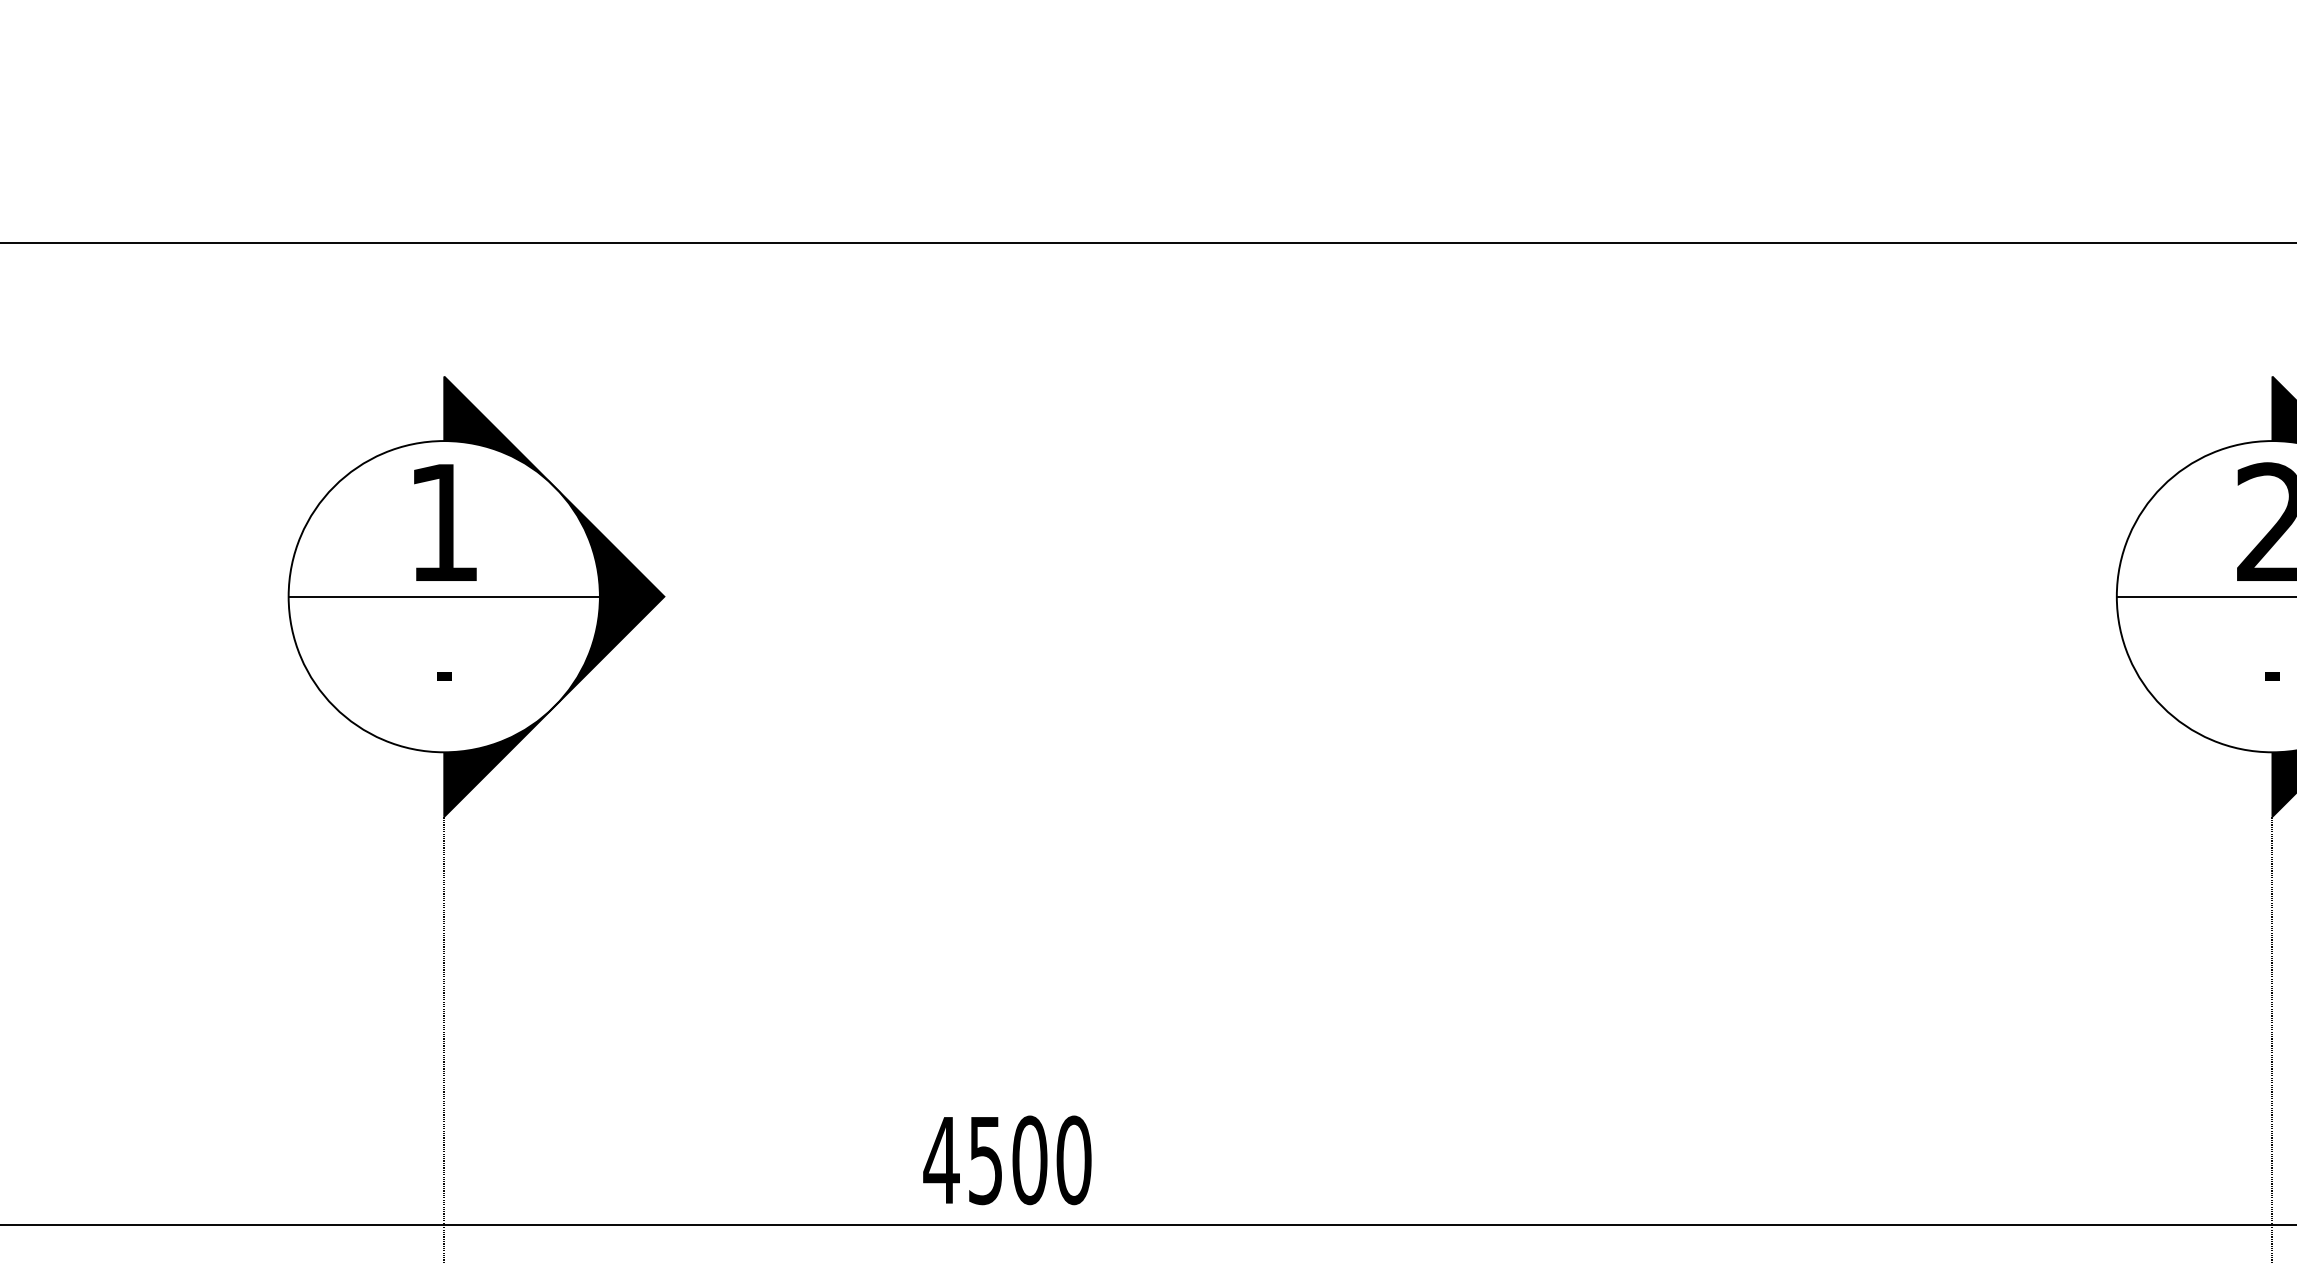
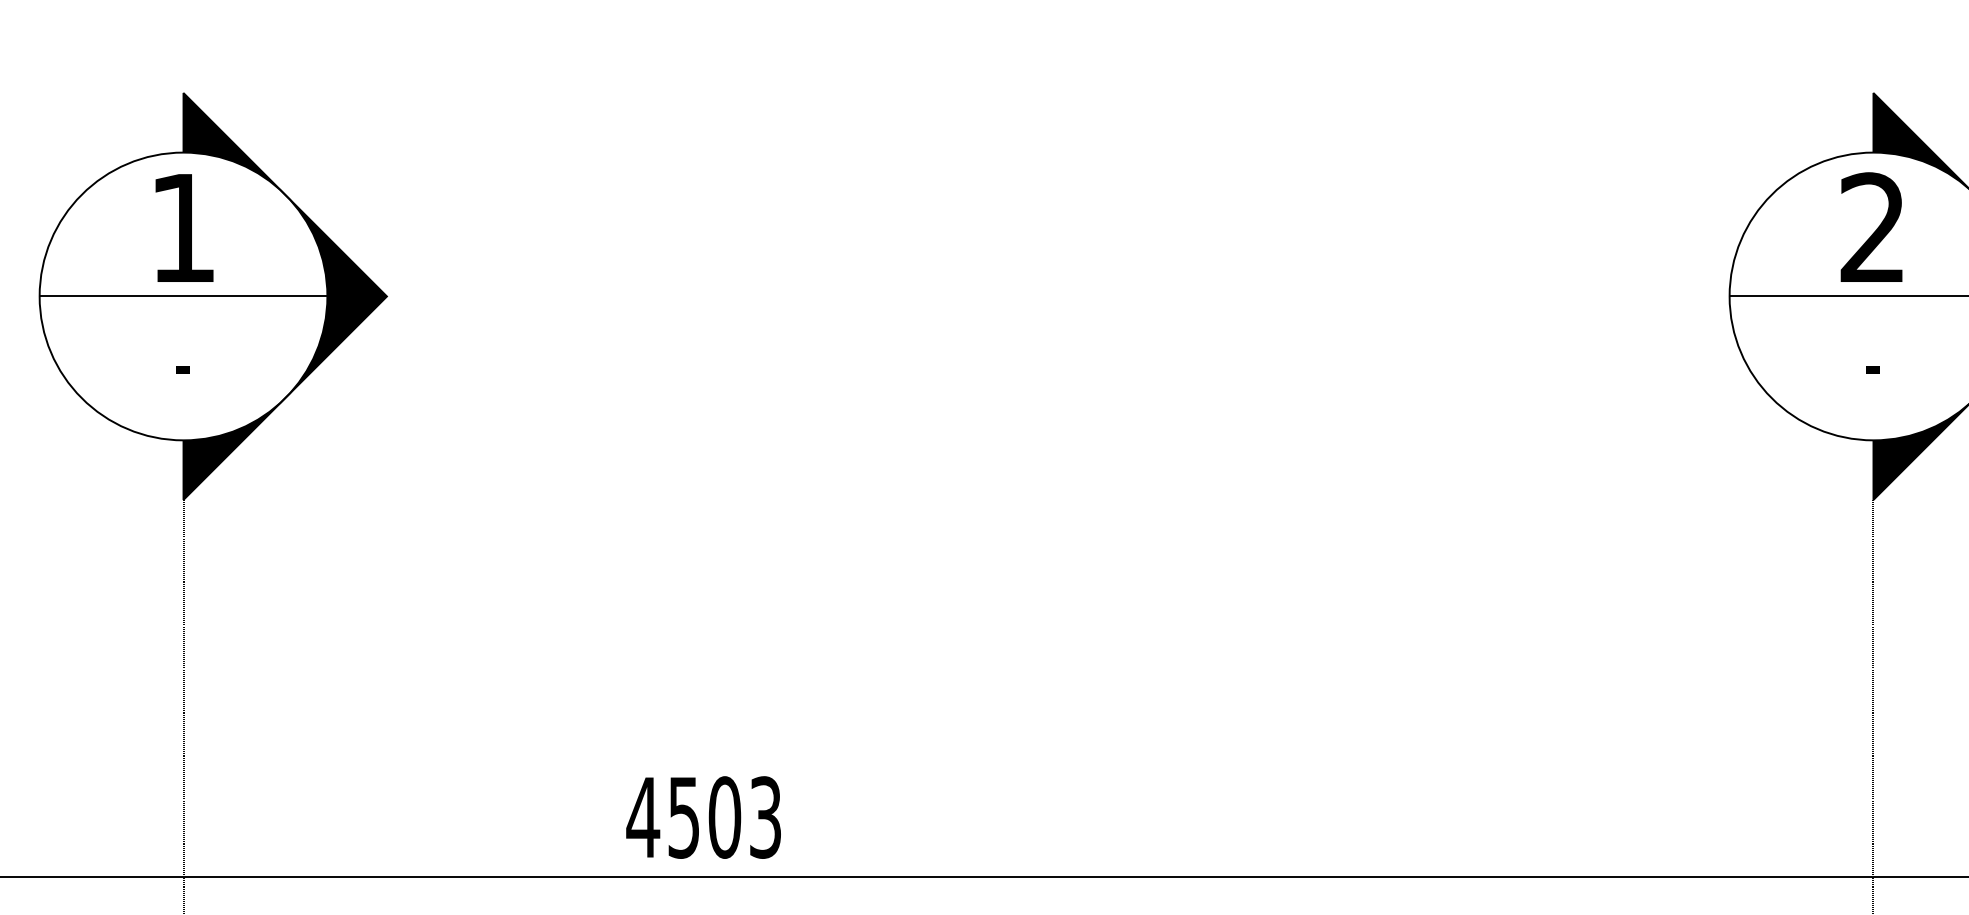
text: (1073, 1160) -> (765, 817), 4500 -> 4503

